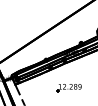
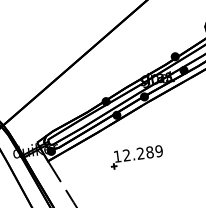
part: (68, 88) -> (135, 157), moved

